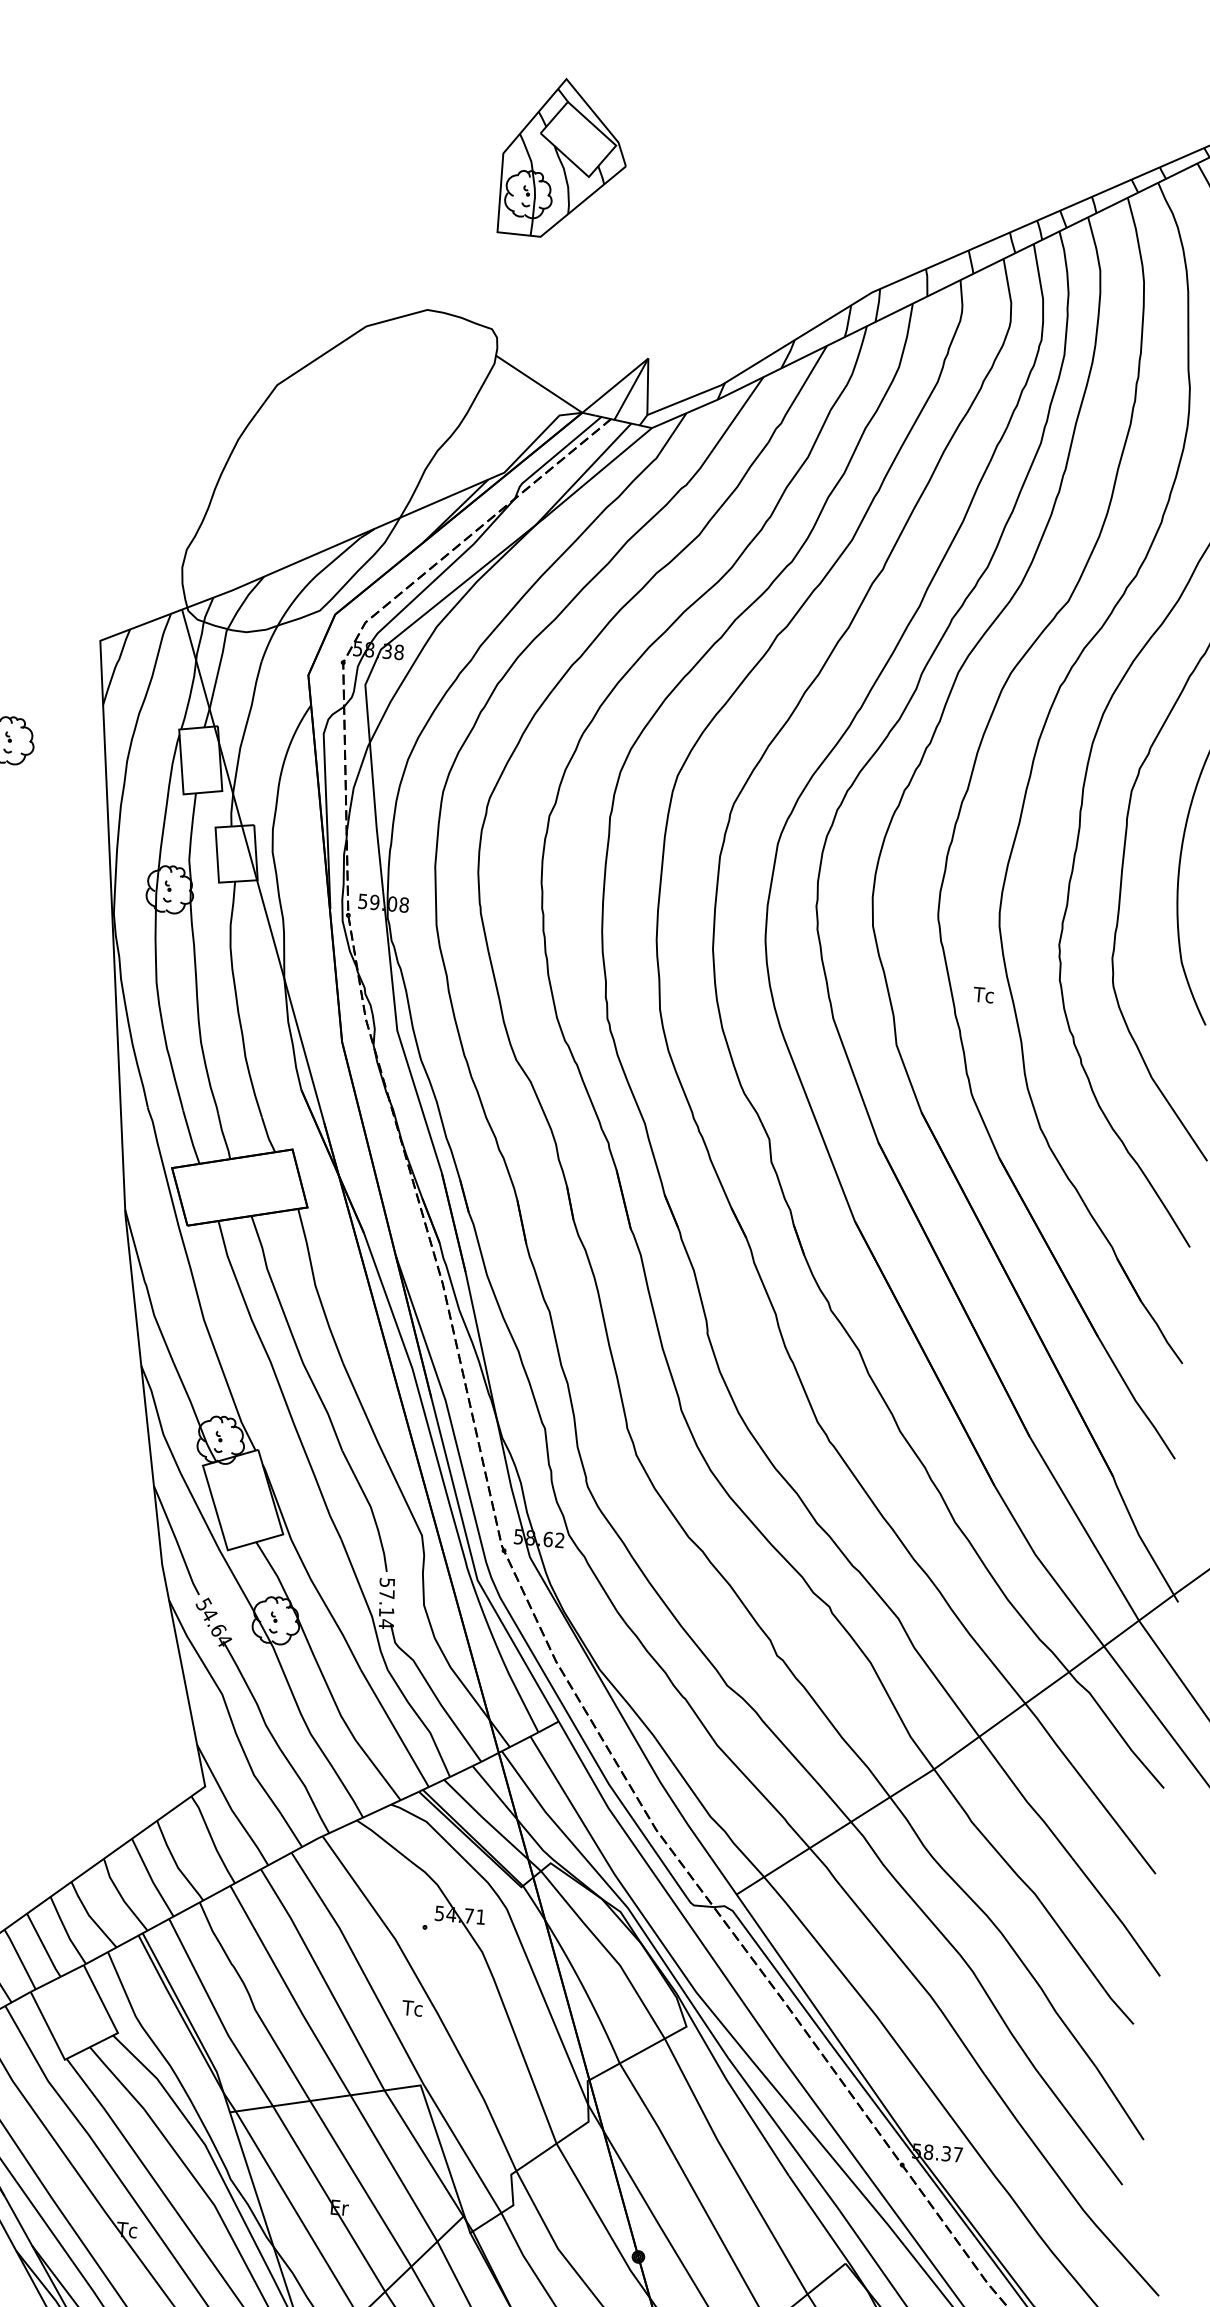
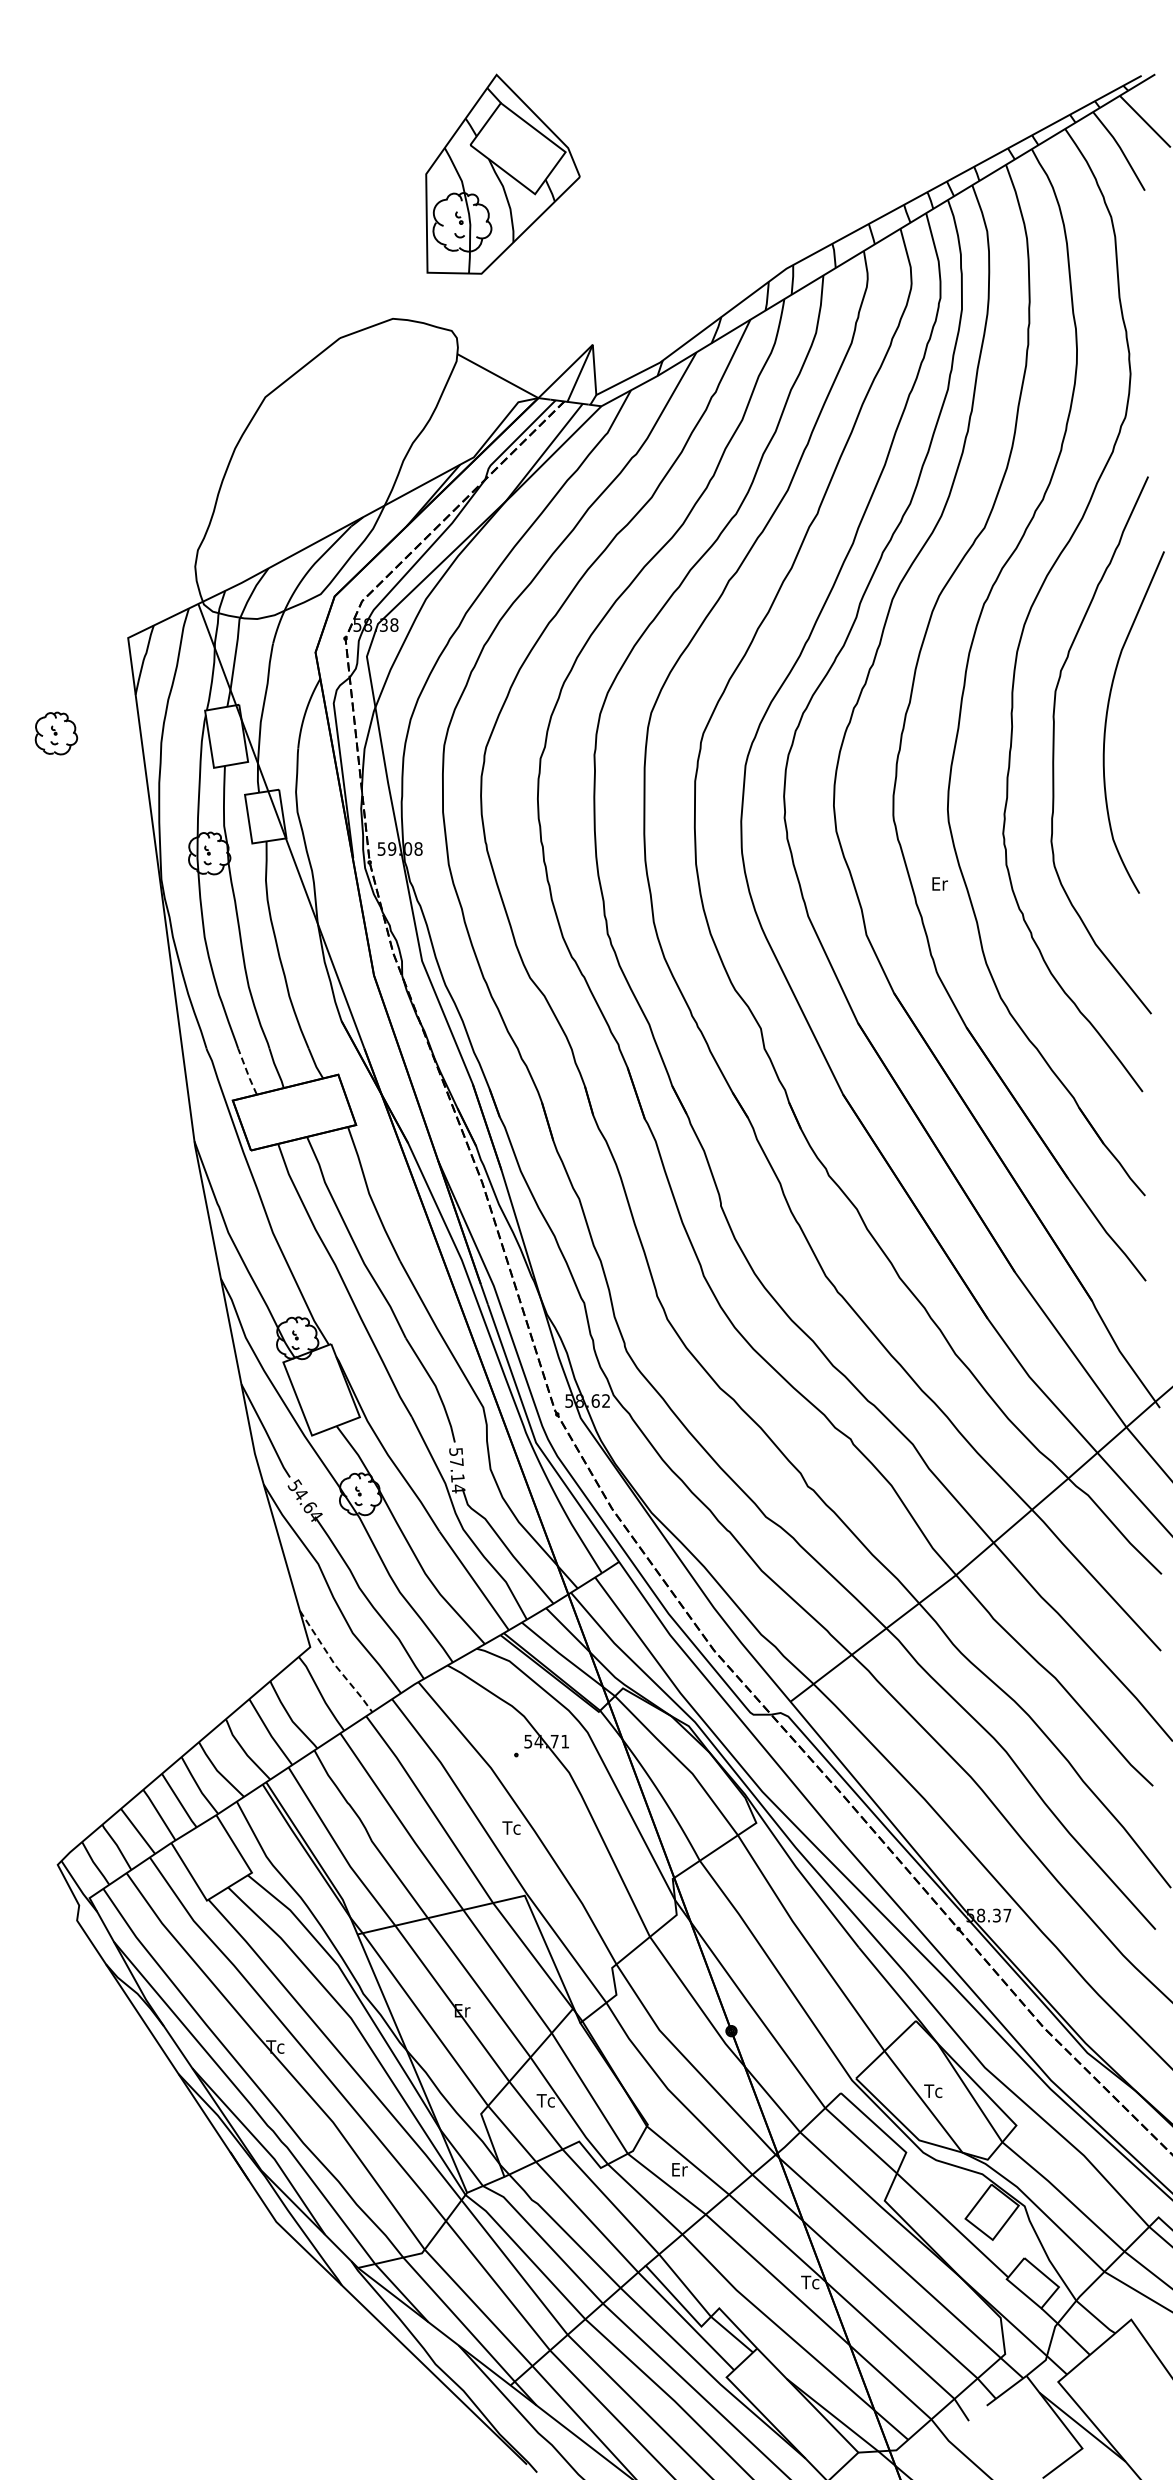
part: (564, 158) -> (502, 173), size x1.4
text: (983, 994) -> (939, 883), Tc -> Er
line: (191, 1138) -> (247, 1072), solid -> dashed
line: (230, 1808) -> (334, 1664), solid -> dashed

